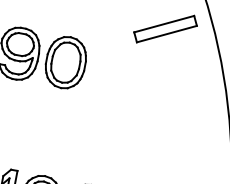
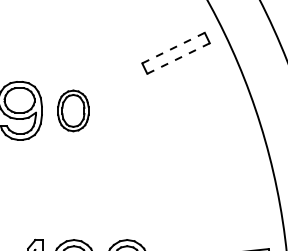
line: (164, 24) -> (173, 48), solid -> dashed
line: (166, 34) -> (178, 58), solid -> dashed
part: (66, 62) -> (73, 110), size x0.7

